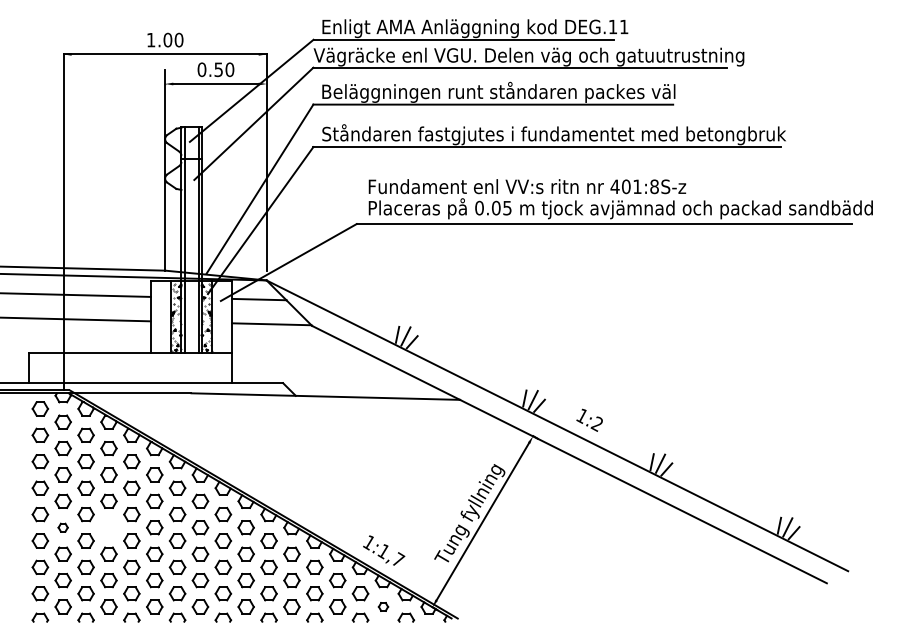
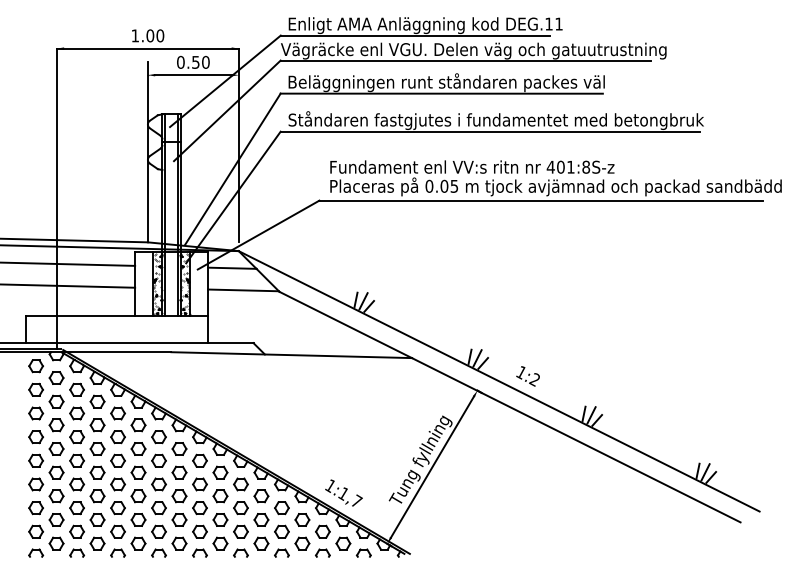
part: (63, 527) -> (56, 472), size x1.67
part: (108, 527) -> (97, 472), added
part: (383, 606) -> (343, 543), size x1.67

